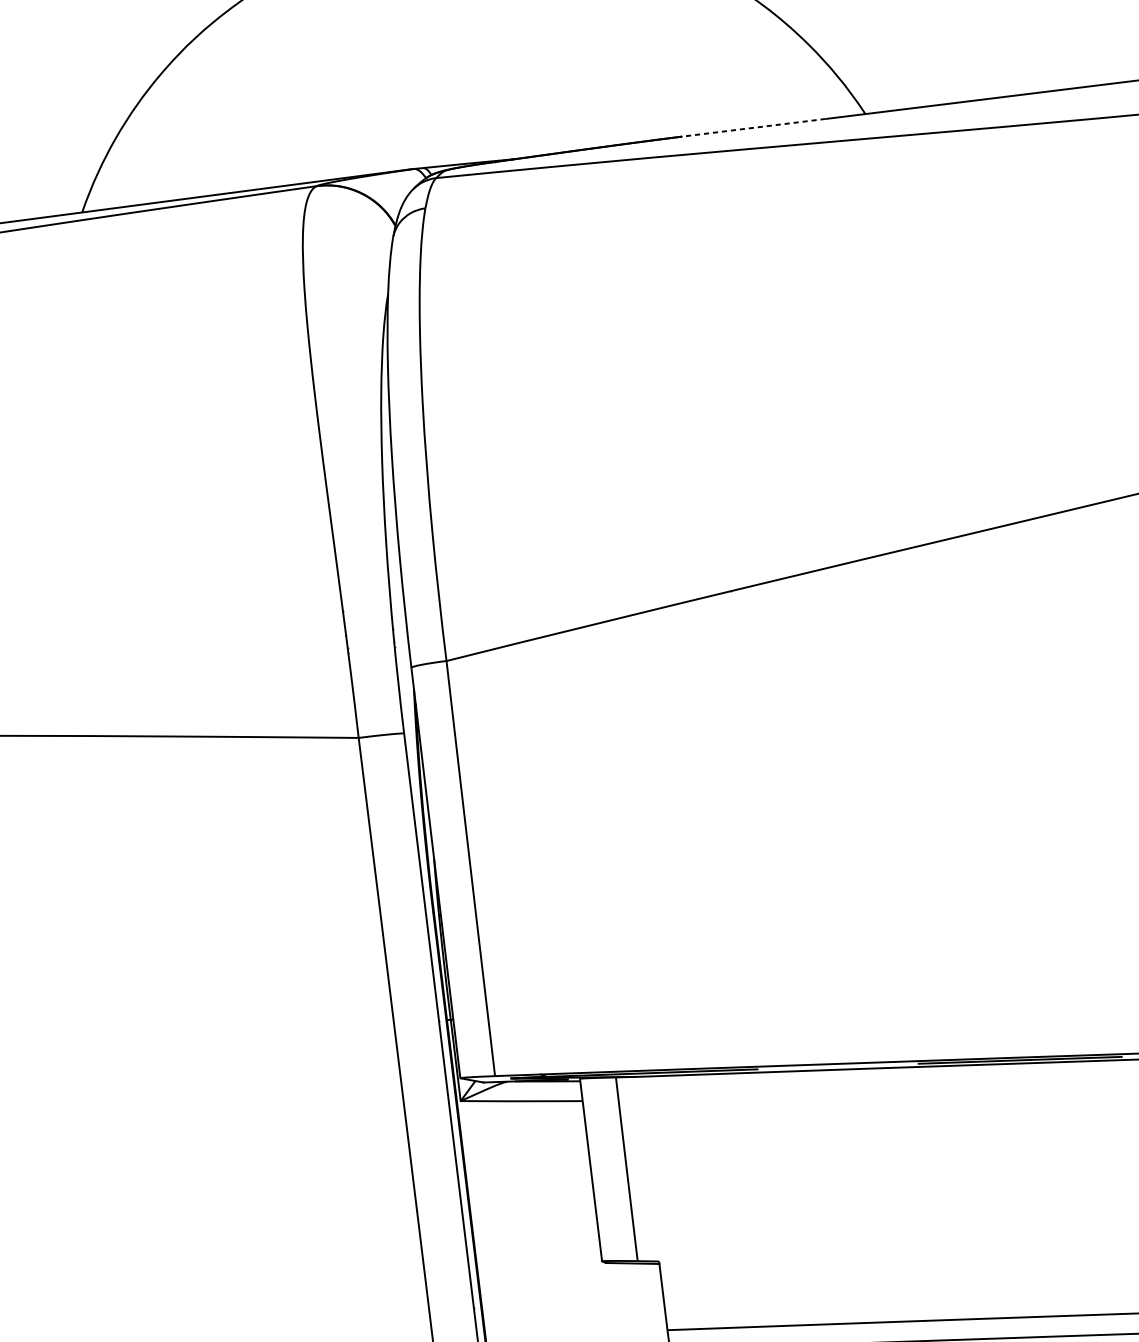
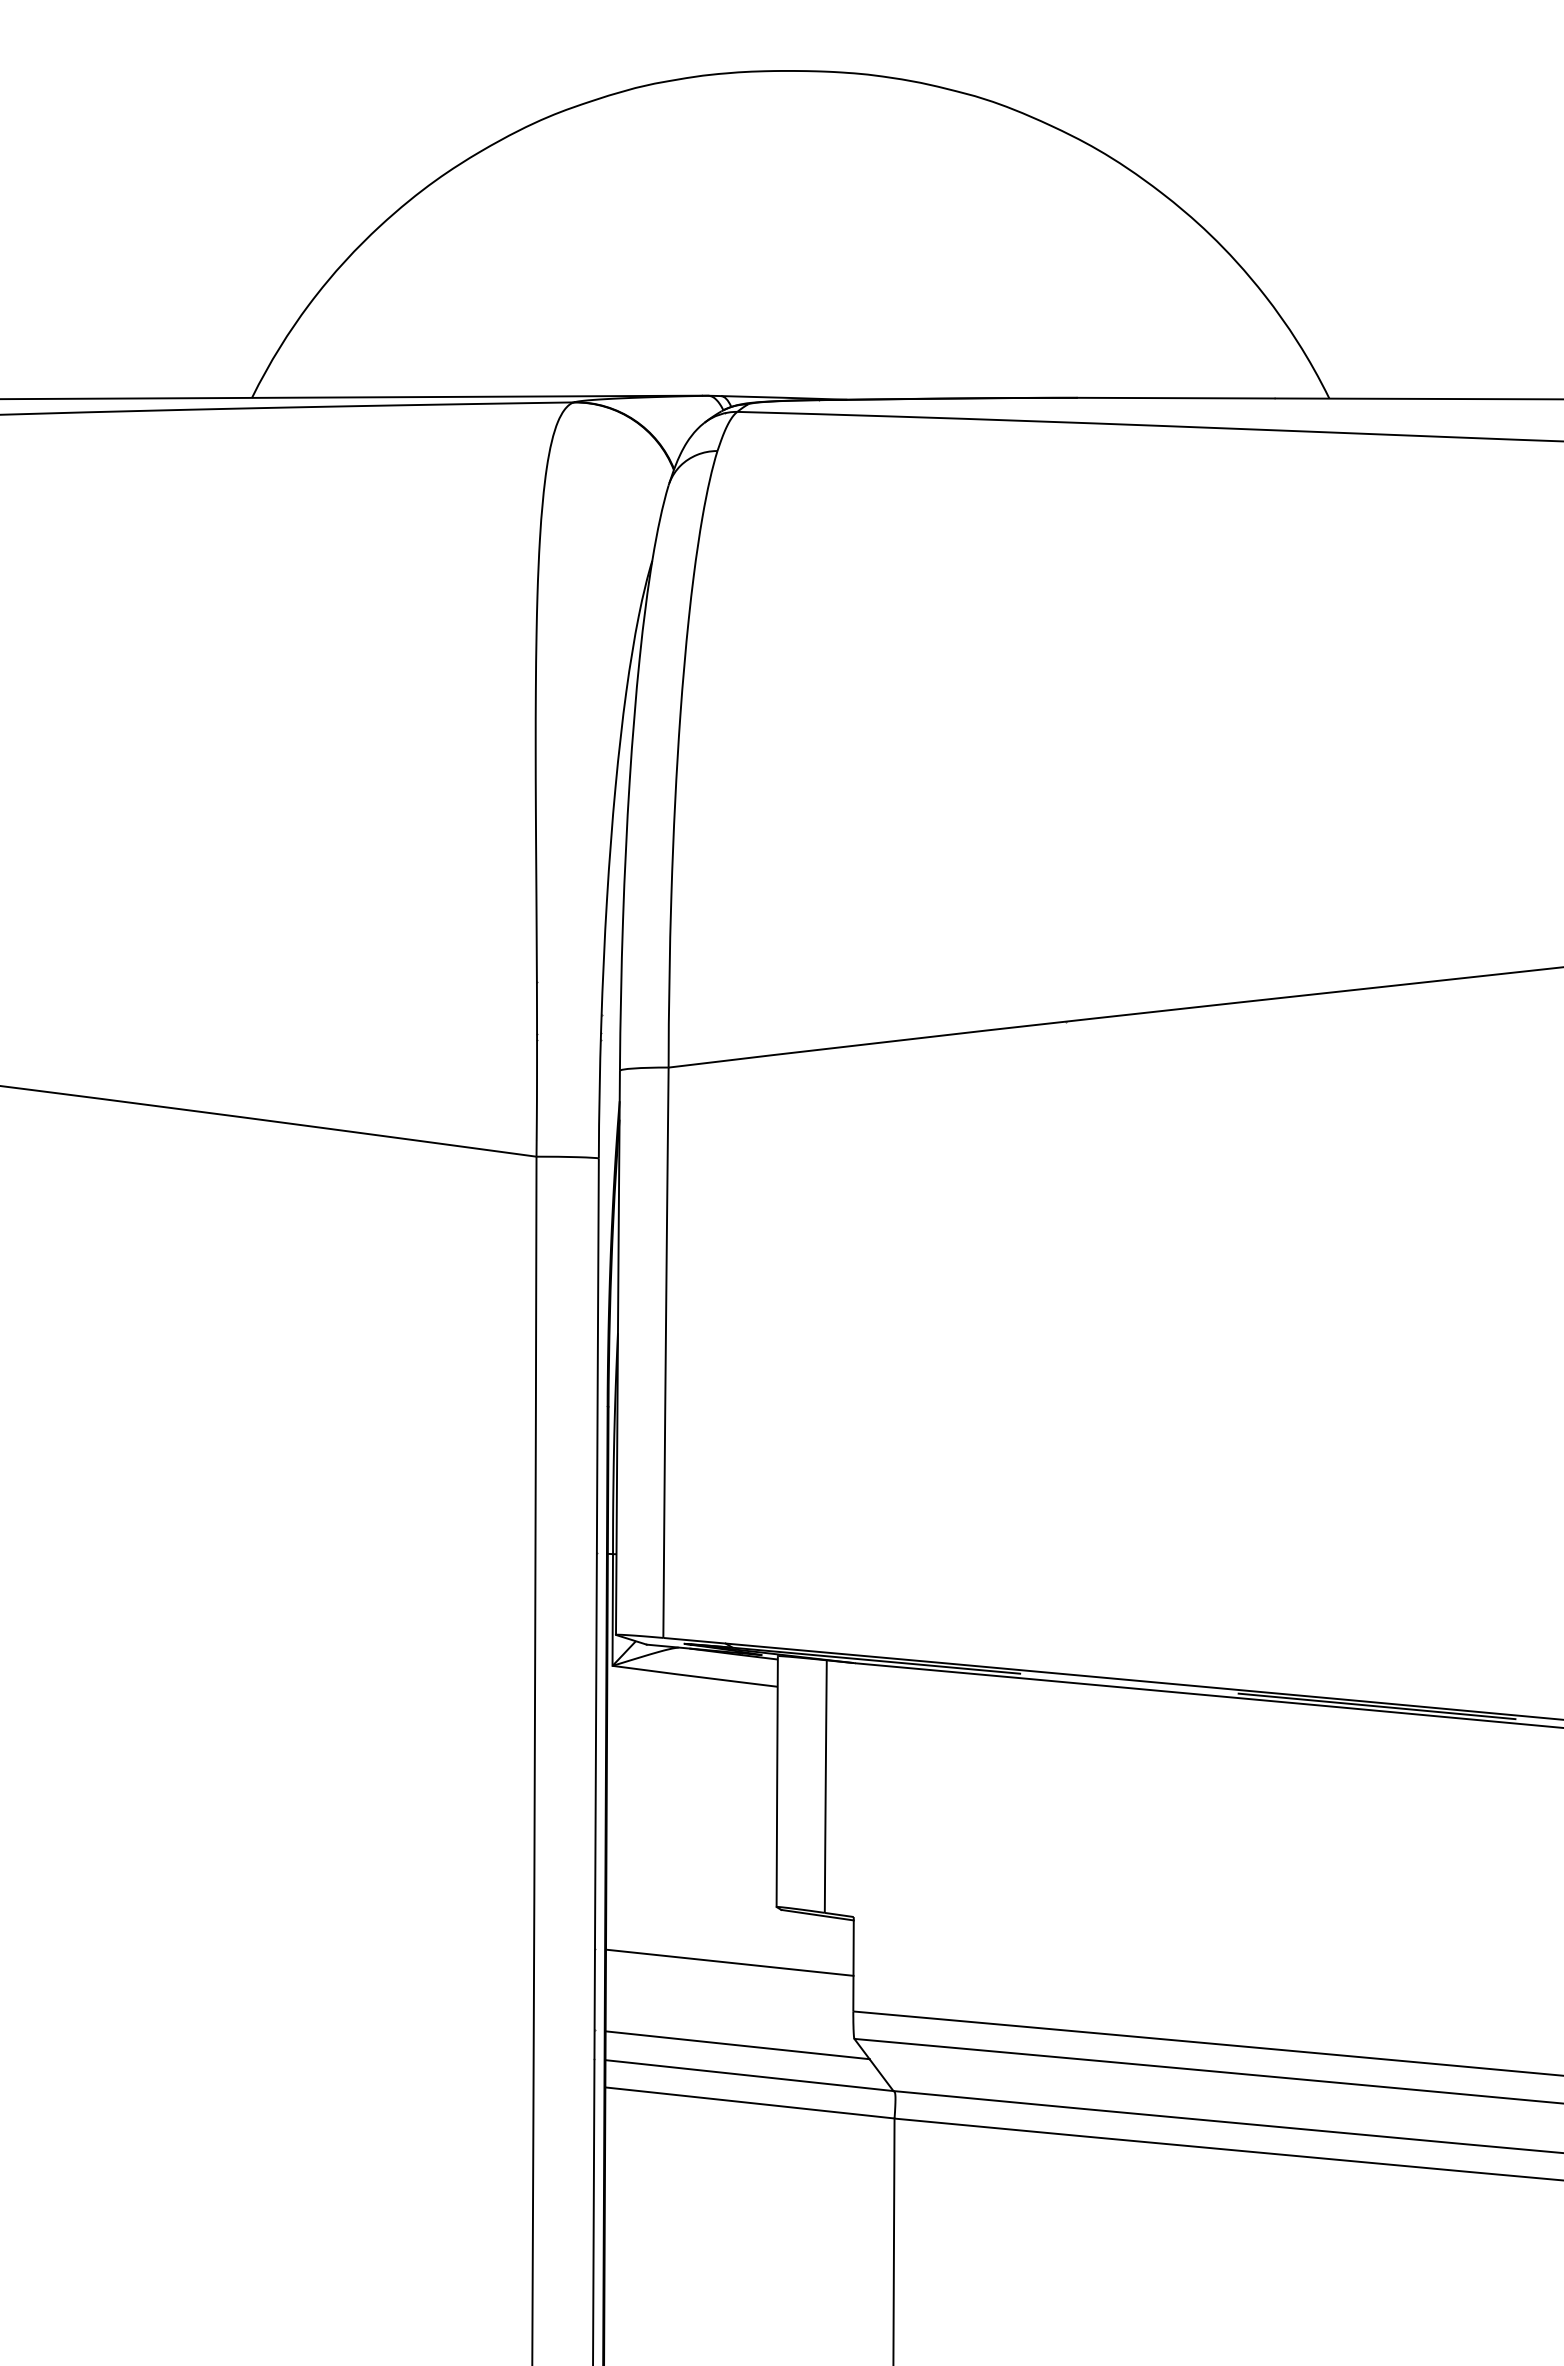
line: (753, 128) -> (1175, 398), dashed -> solid
line: (572, 1305) -> (729, 1962), added

